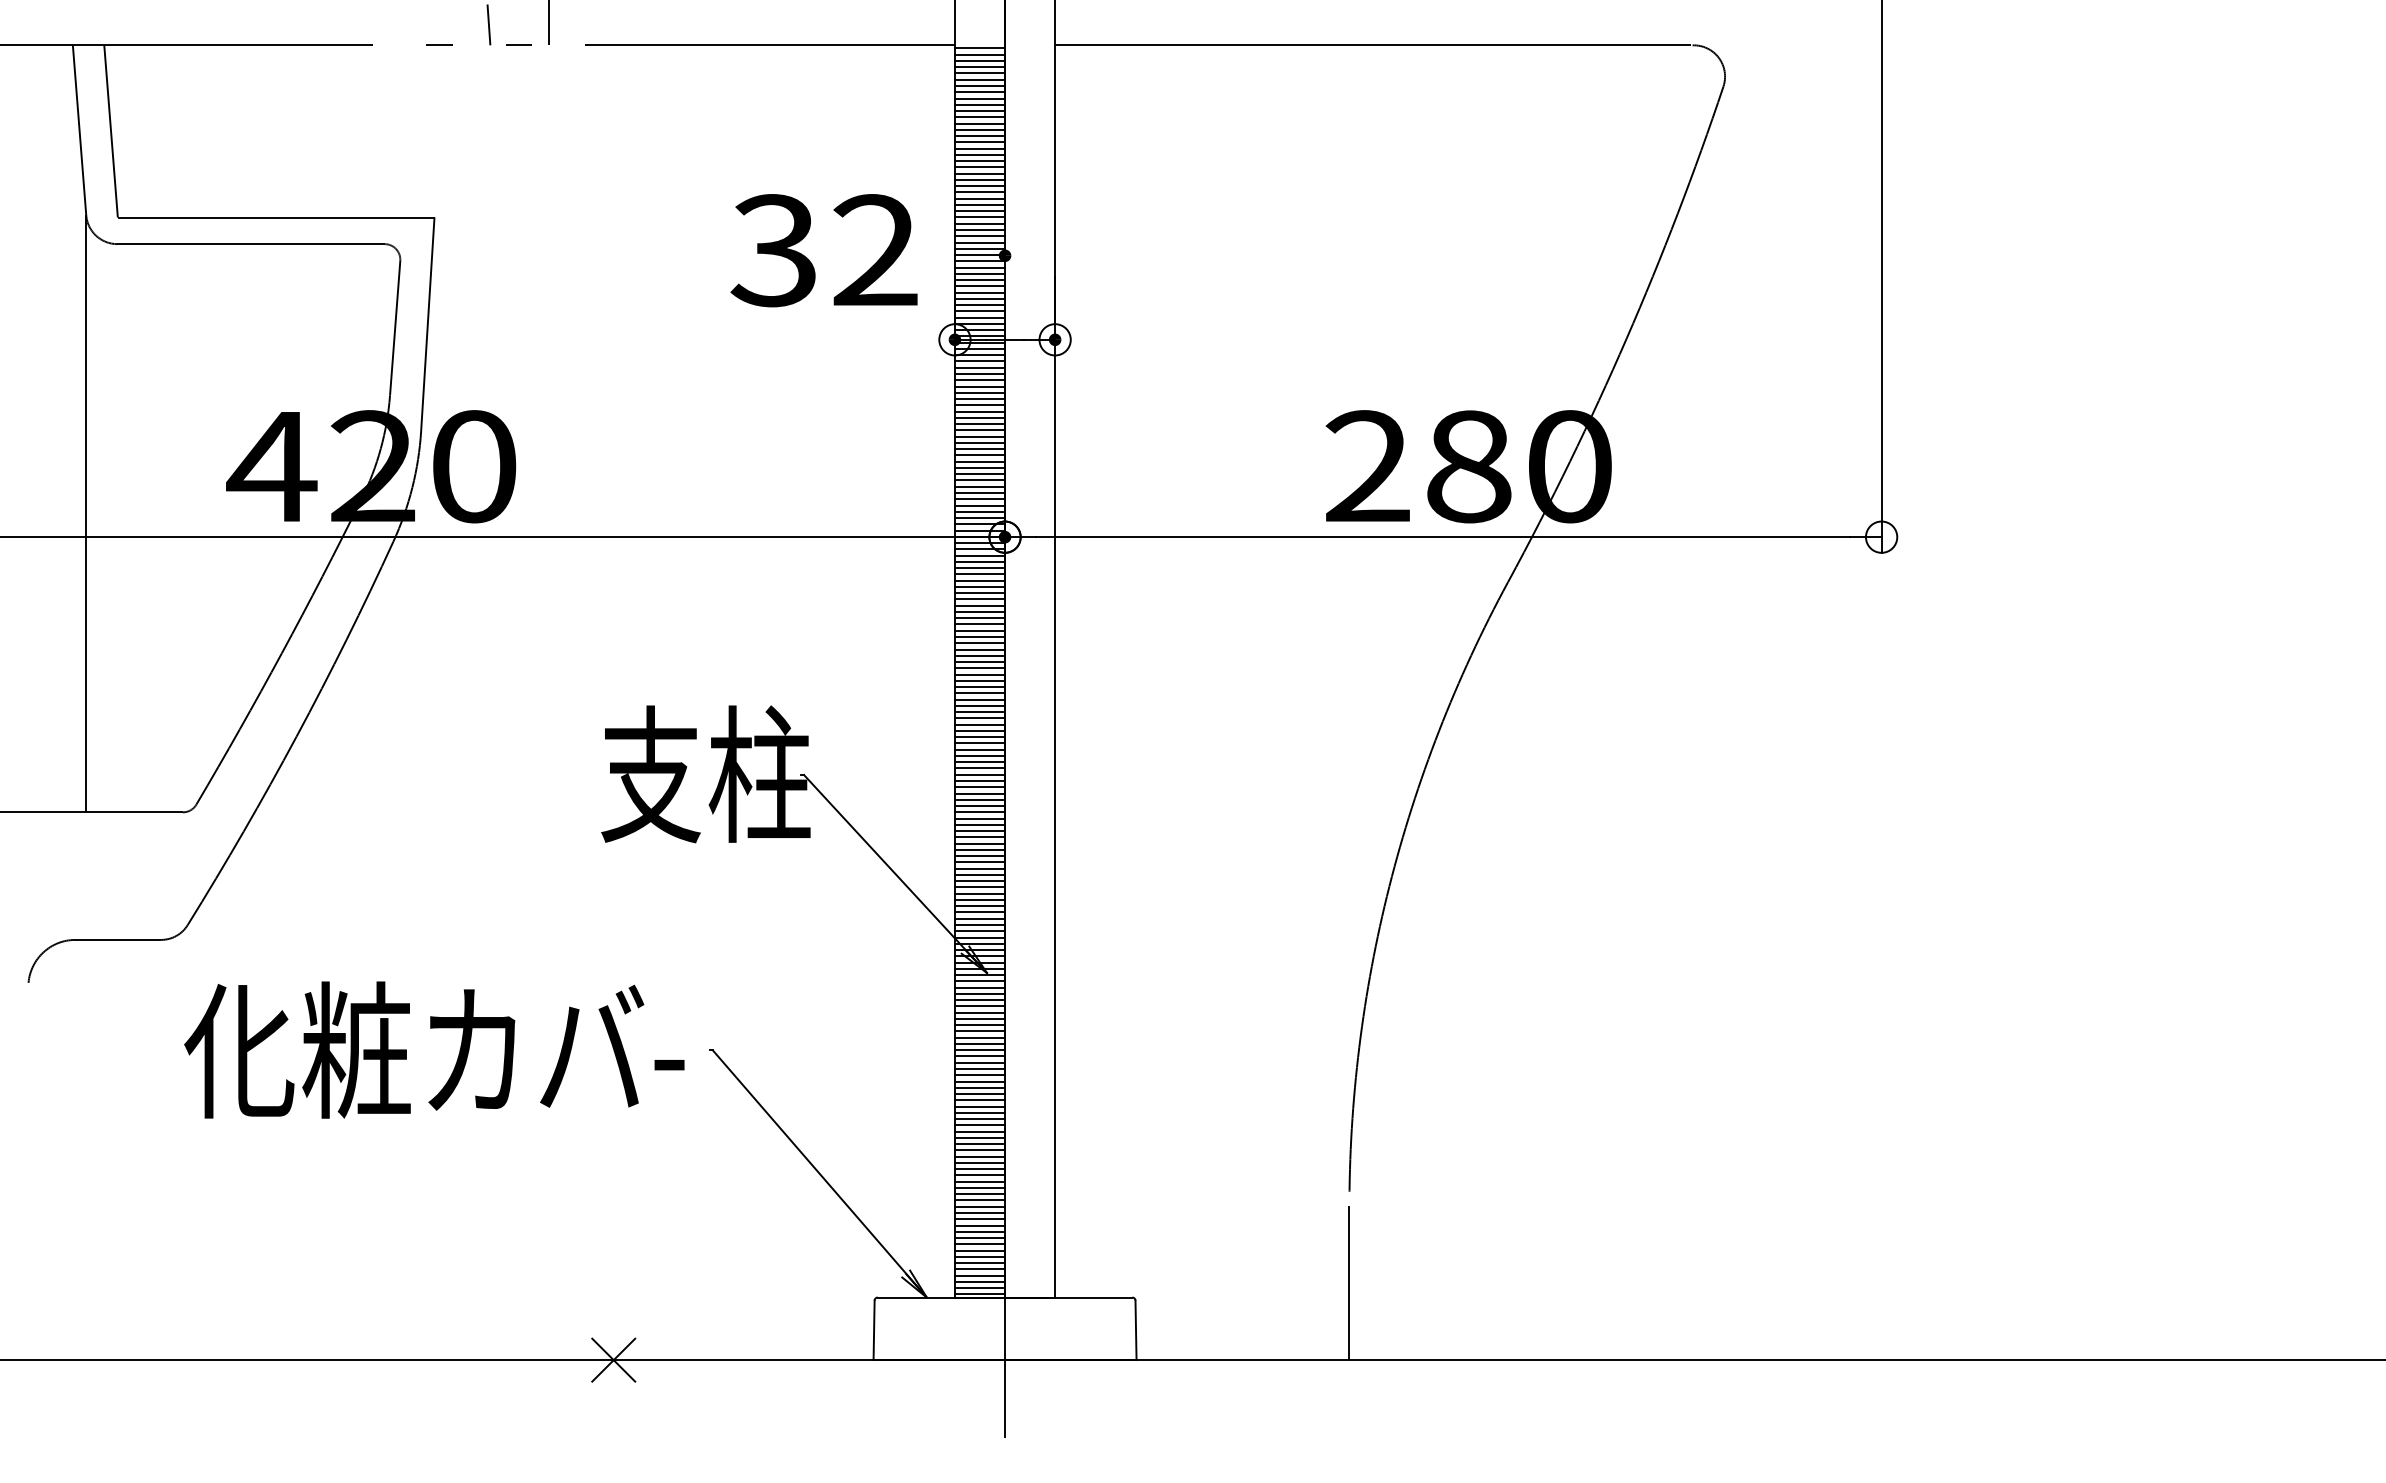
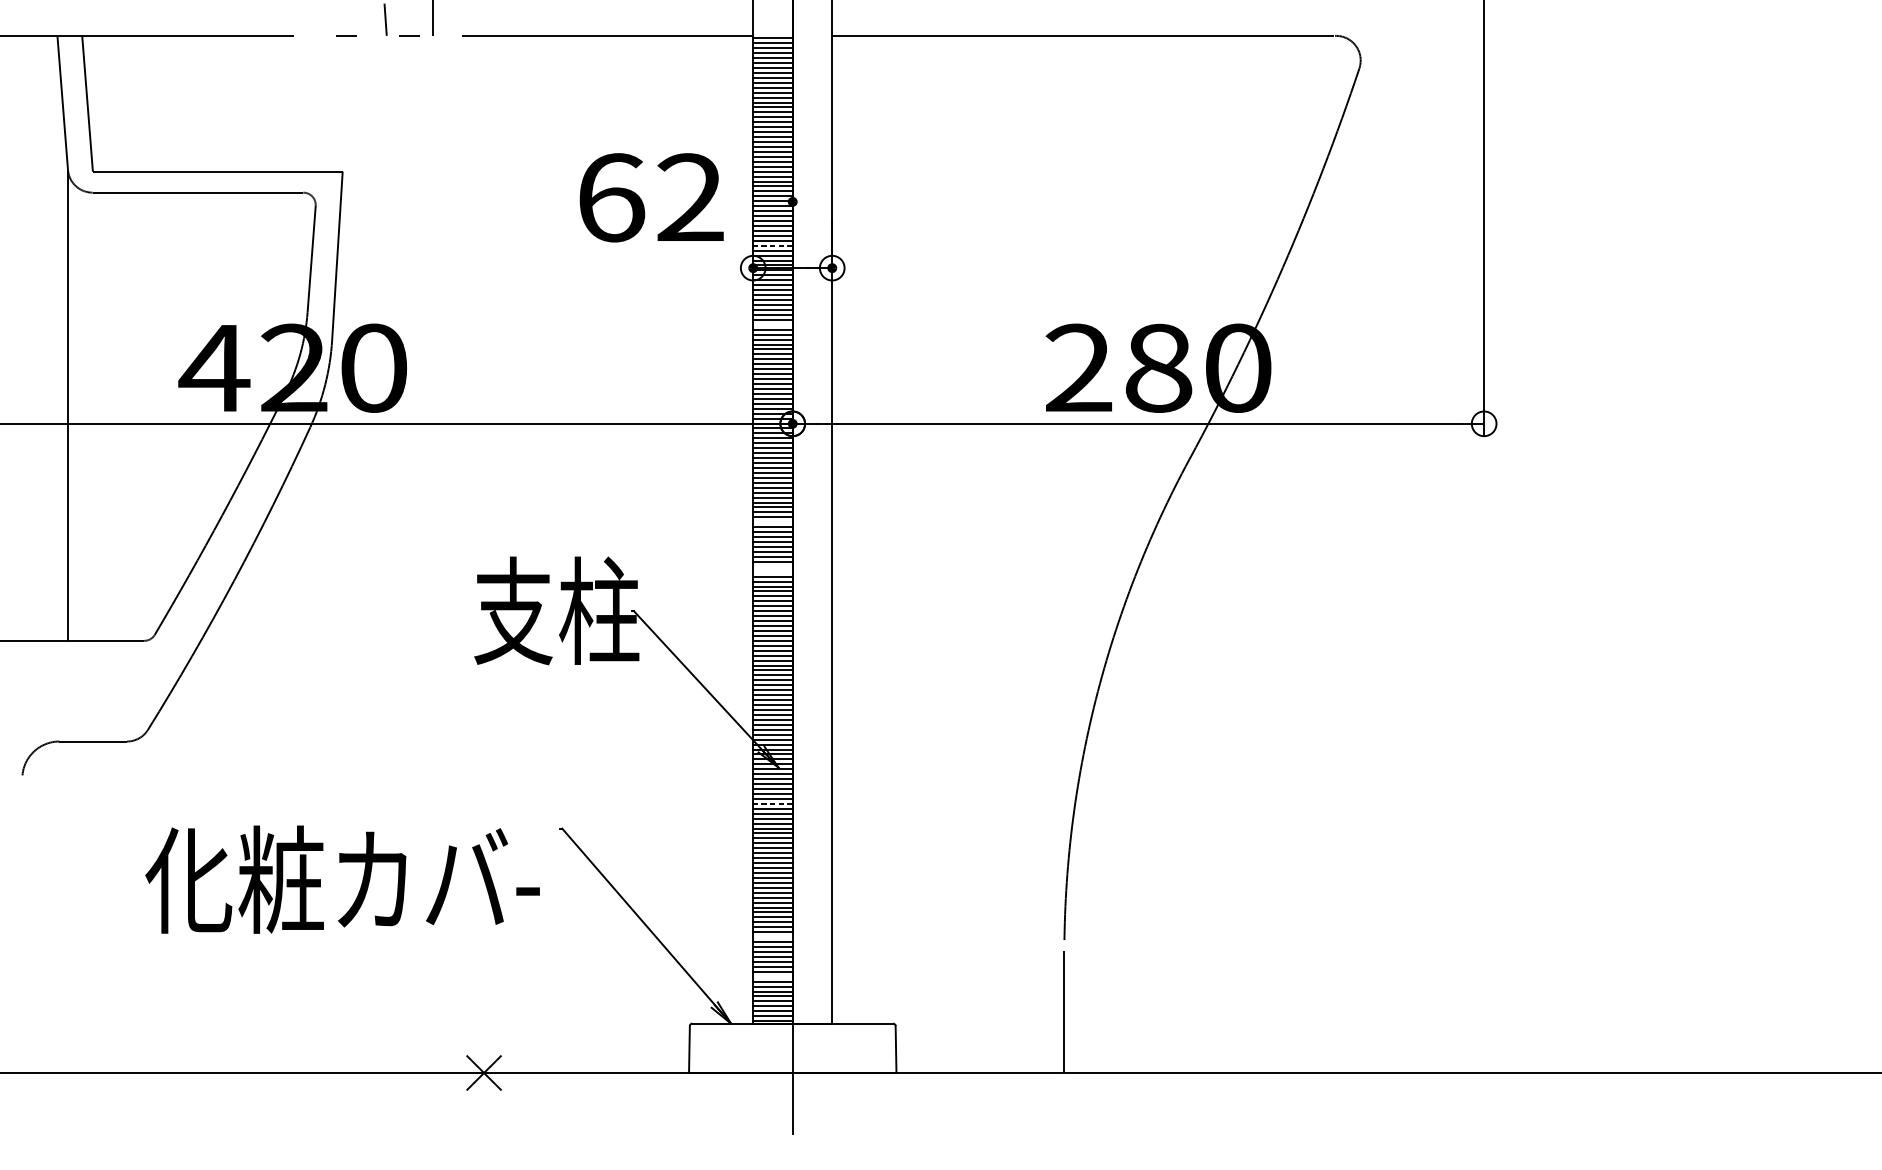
text: (773, 250) -> (610, 197), 32 -> 62
line: (979, 311) -> (772, 245), solid -> dashed
line: (979, 411) -> (772, 324), removed
line: (979, 662) -> (772, 522), removed
line: (979, 718) -> (772, 566), removed
line: (979, 724) -> (772, 571), removed
line: (979, 1018) -> (772, 803), solid -> dashed
text: (434, 1049) -> (342, 879), moved
line: (979, 1187) -> (772, 936), removed
line: (979, 1238) -> (772, 977), removed

